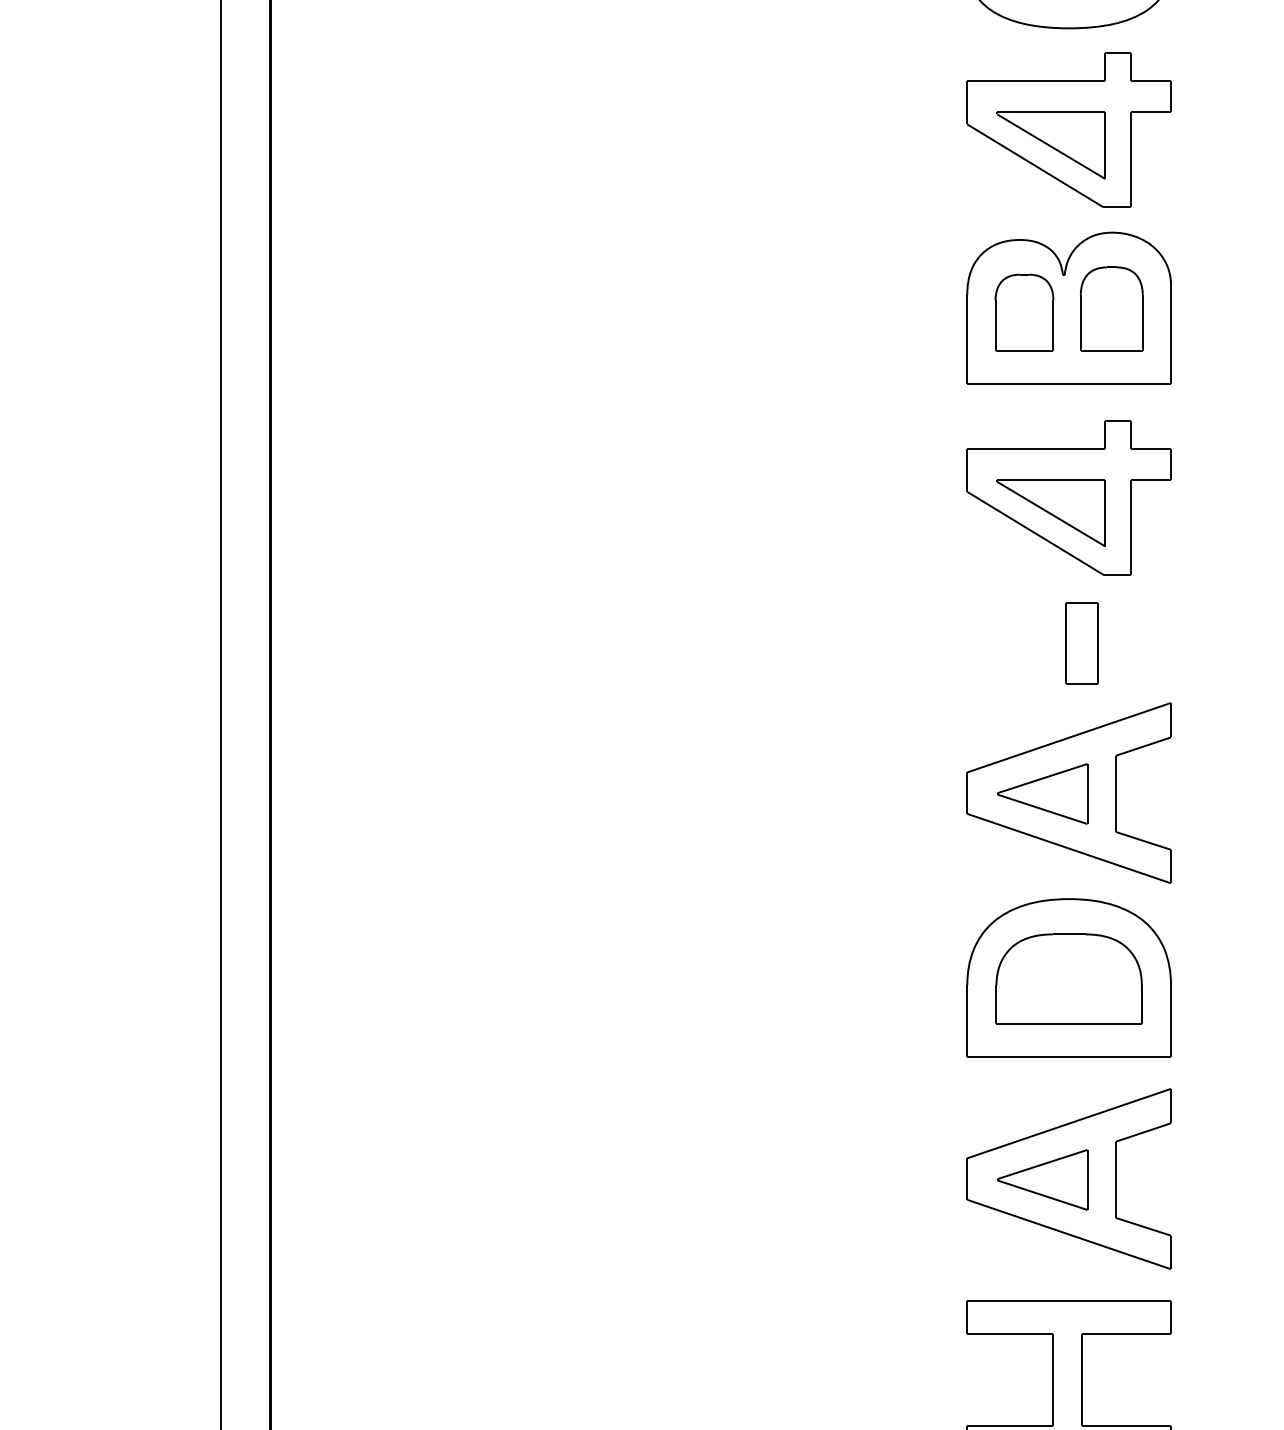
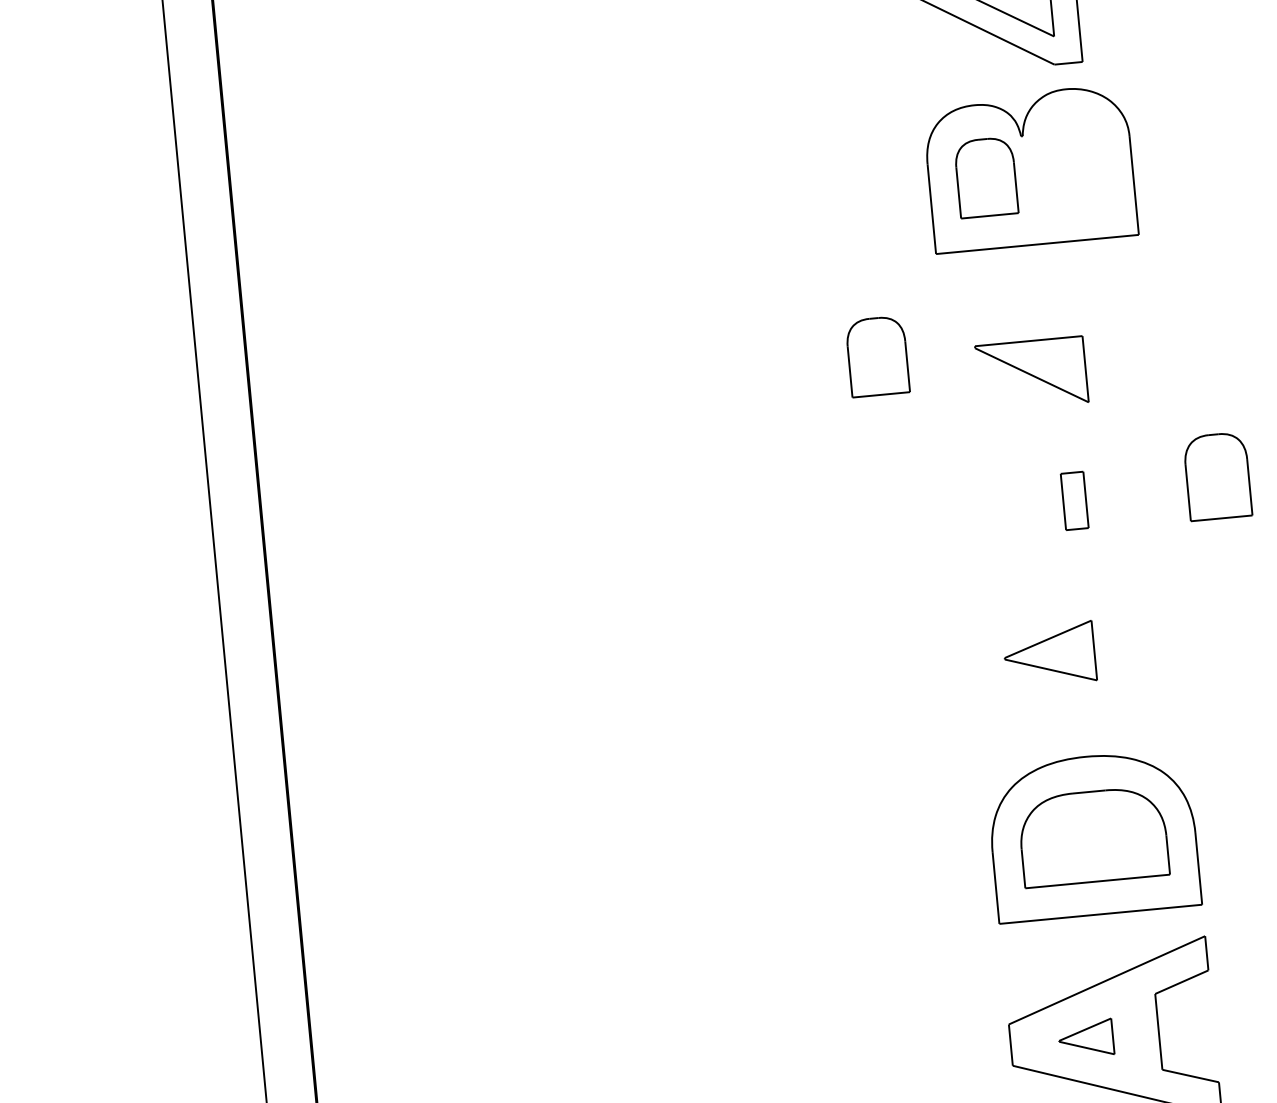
part: (1111, 308) -> (1217, 475), moved
part: (899, 480) -> (877, 356), added
part: (1068, 497) -> (1047, 357), removed
part: (1081, 643) -> (1074, 501), size x0.7
part: (1068, 792) -> (1075, 650), removed
part: (1042, 1179) -> (1085, 1038), size x0.6

